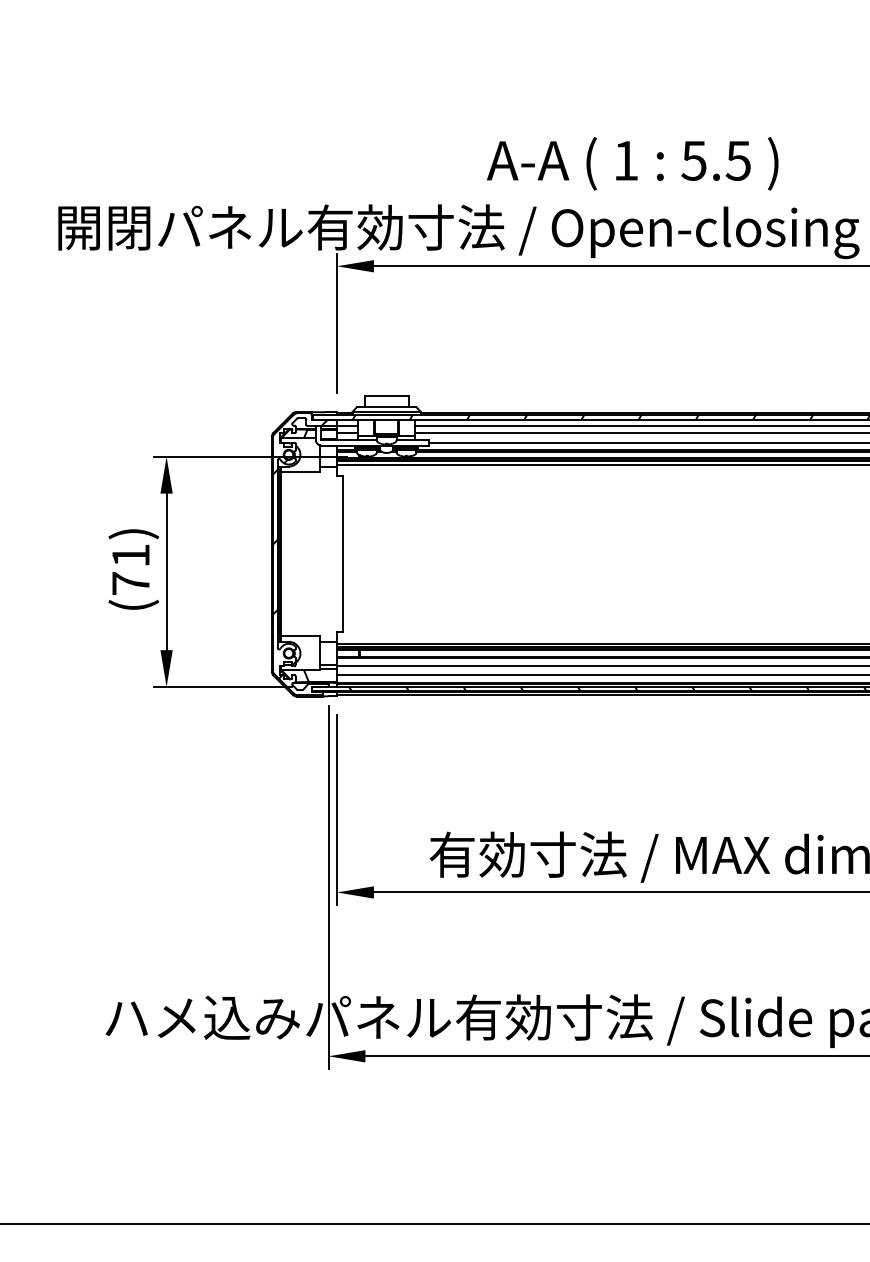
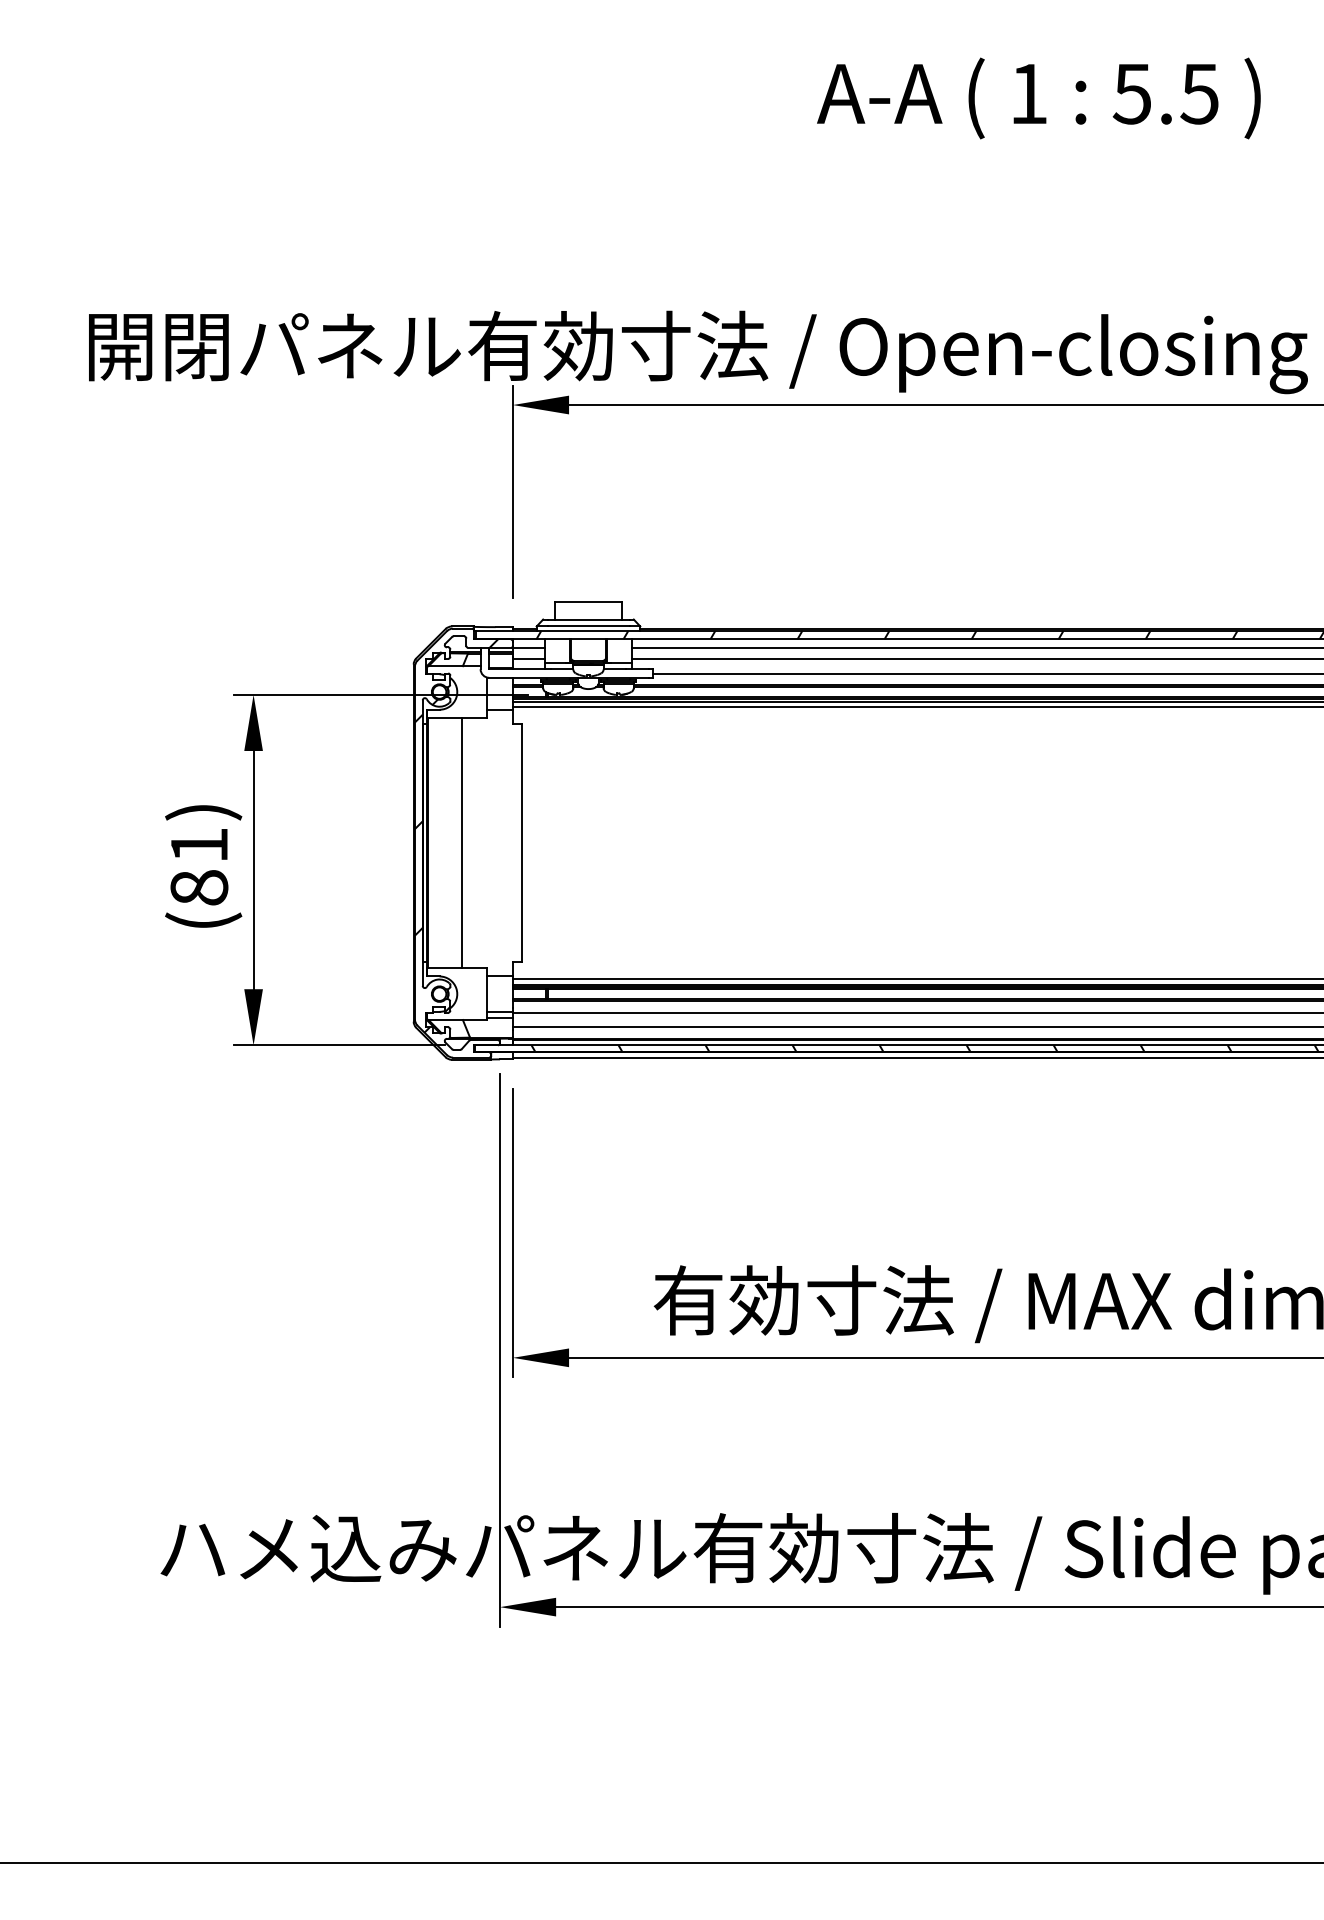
text: (632, 163) -> (1038, 98), moved
line: (303, 553) -> (461, 842), added
text: (130, 583) -> (198, 887), (71) -> (81)

